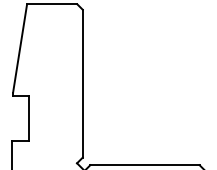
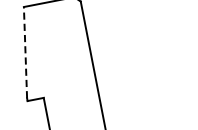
line: (20, 48) -> (25, 52), solid -> dashed

